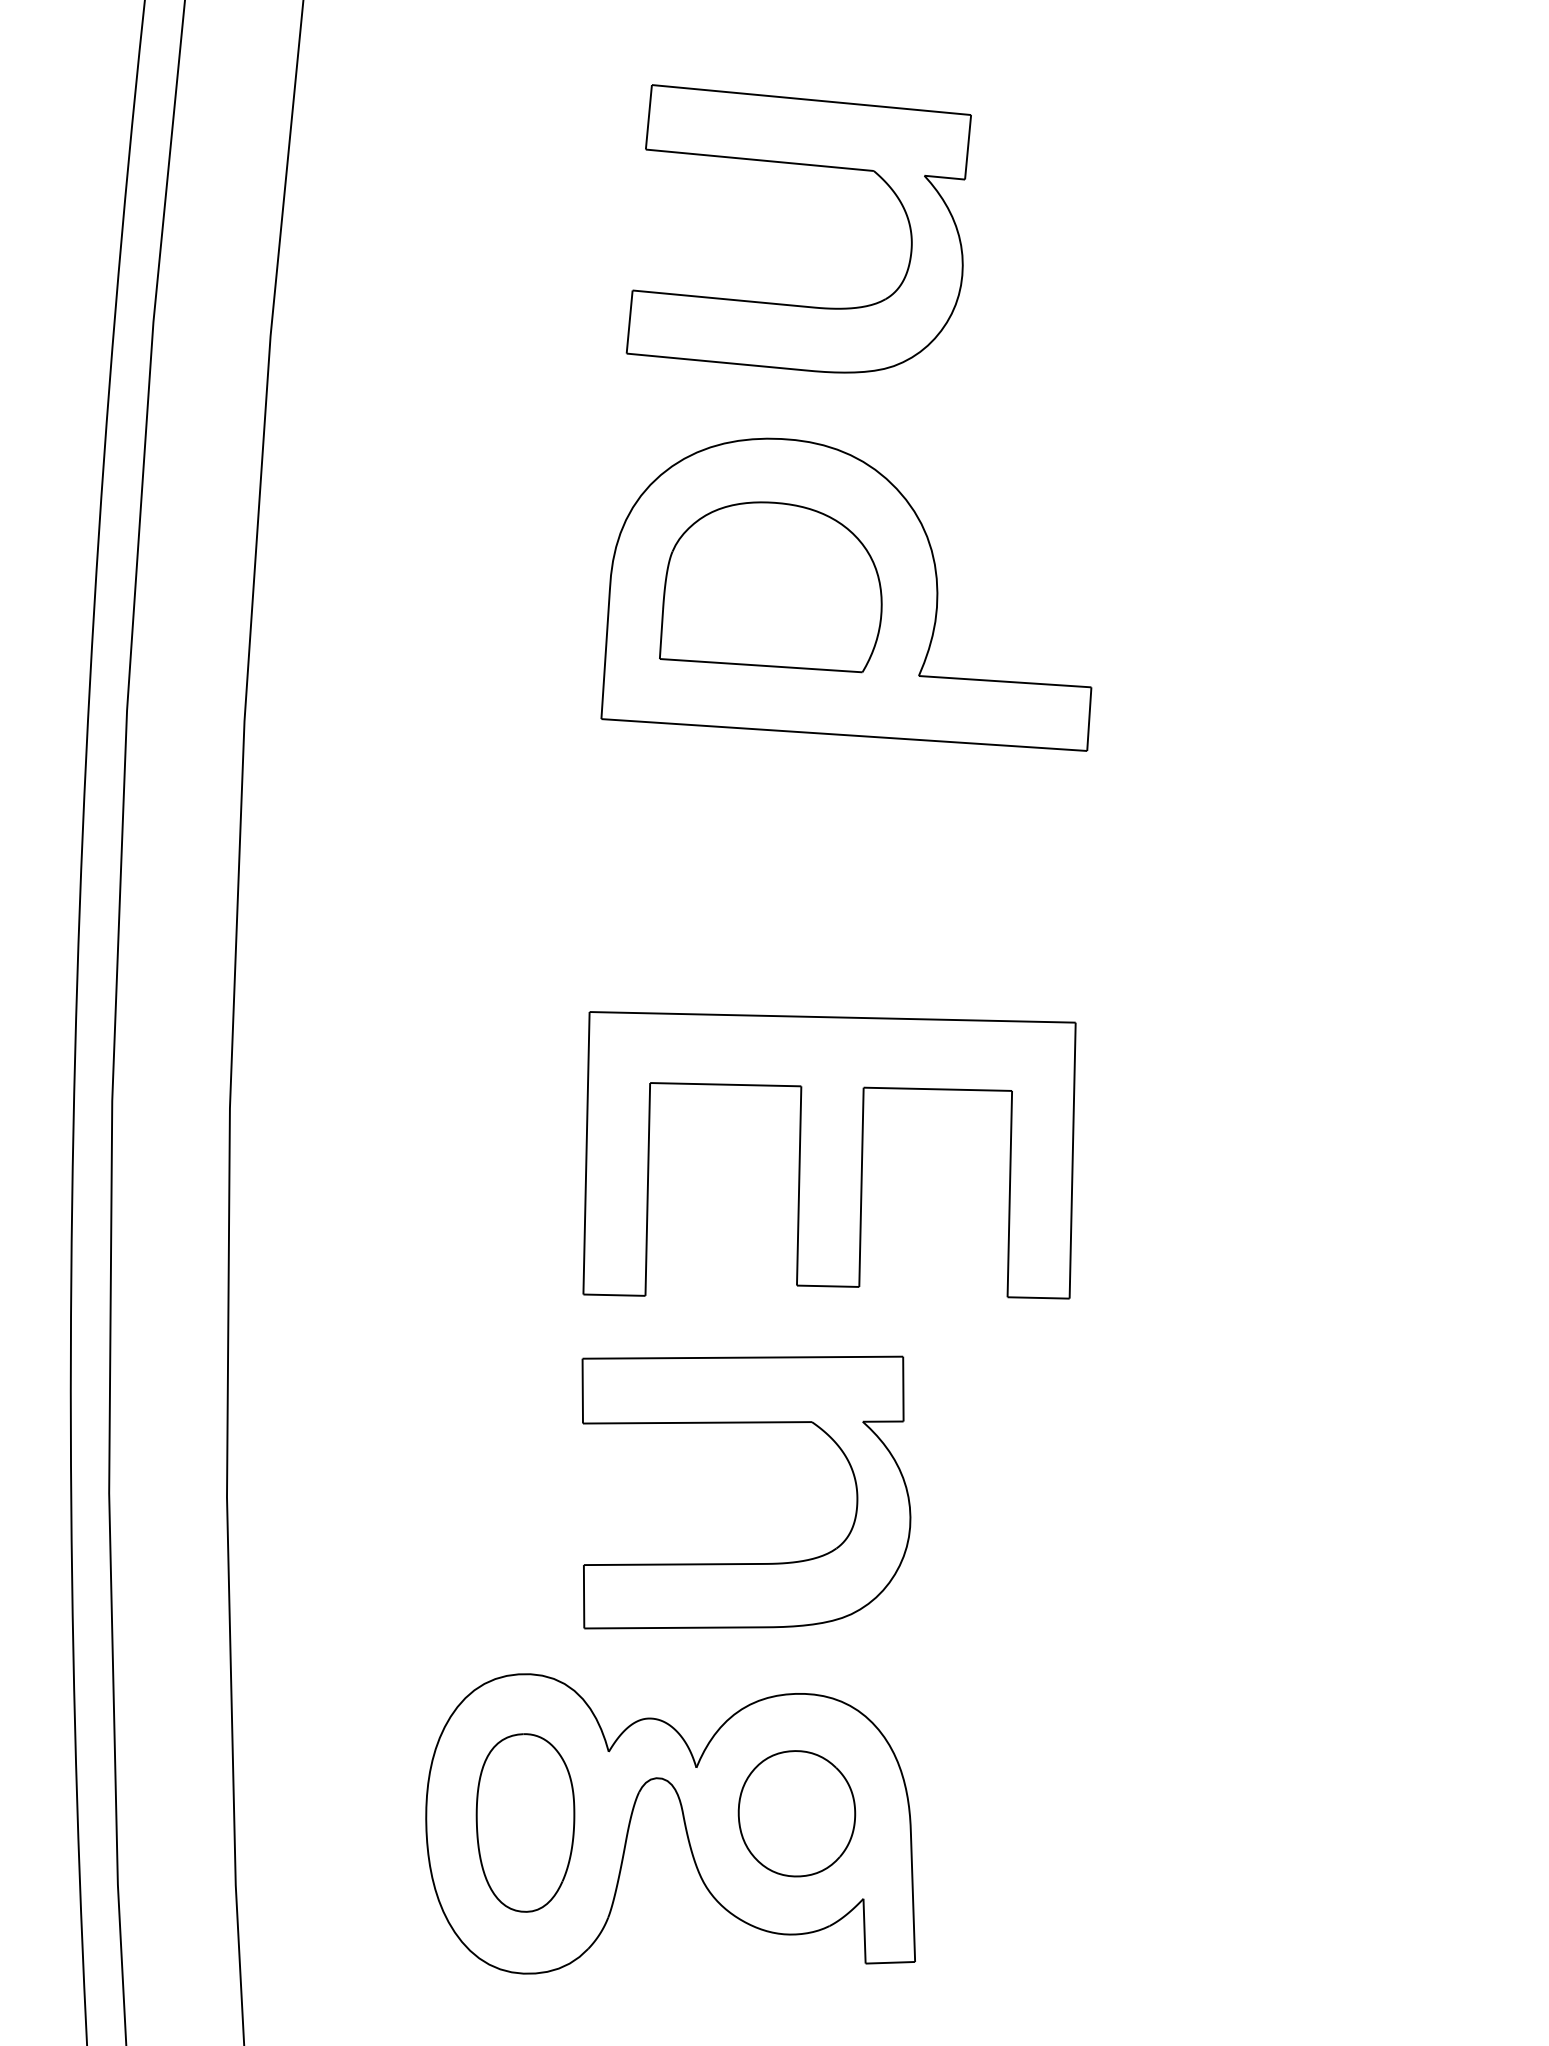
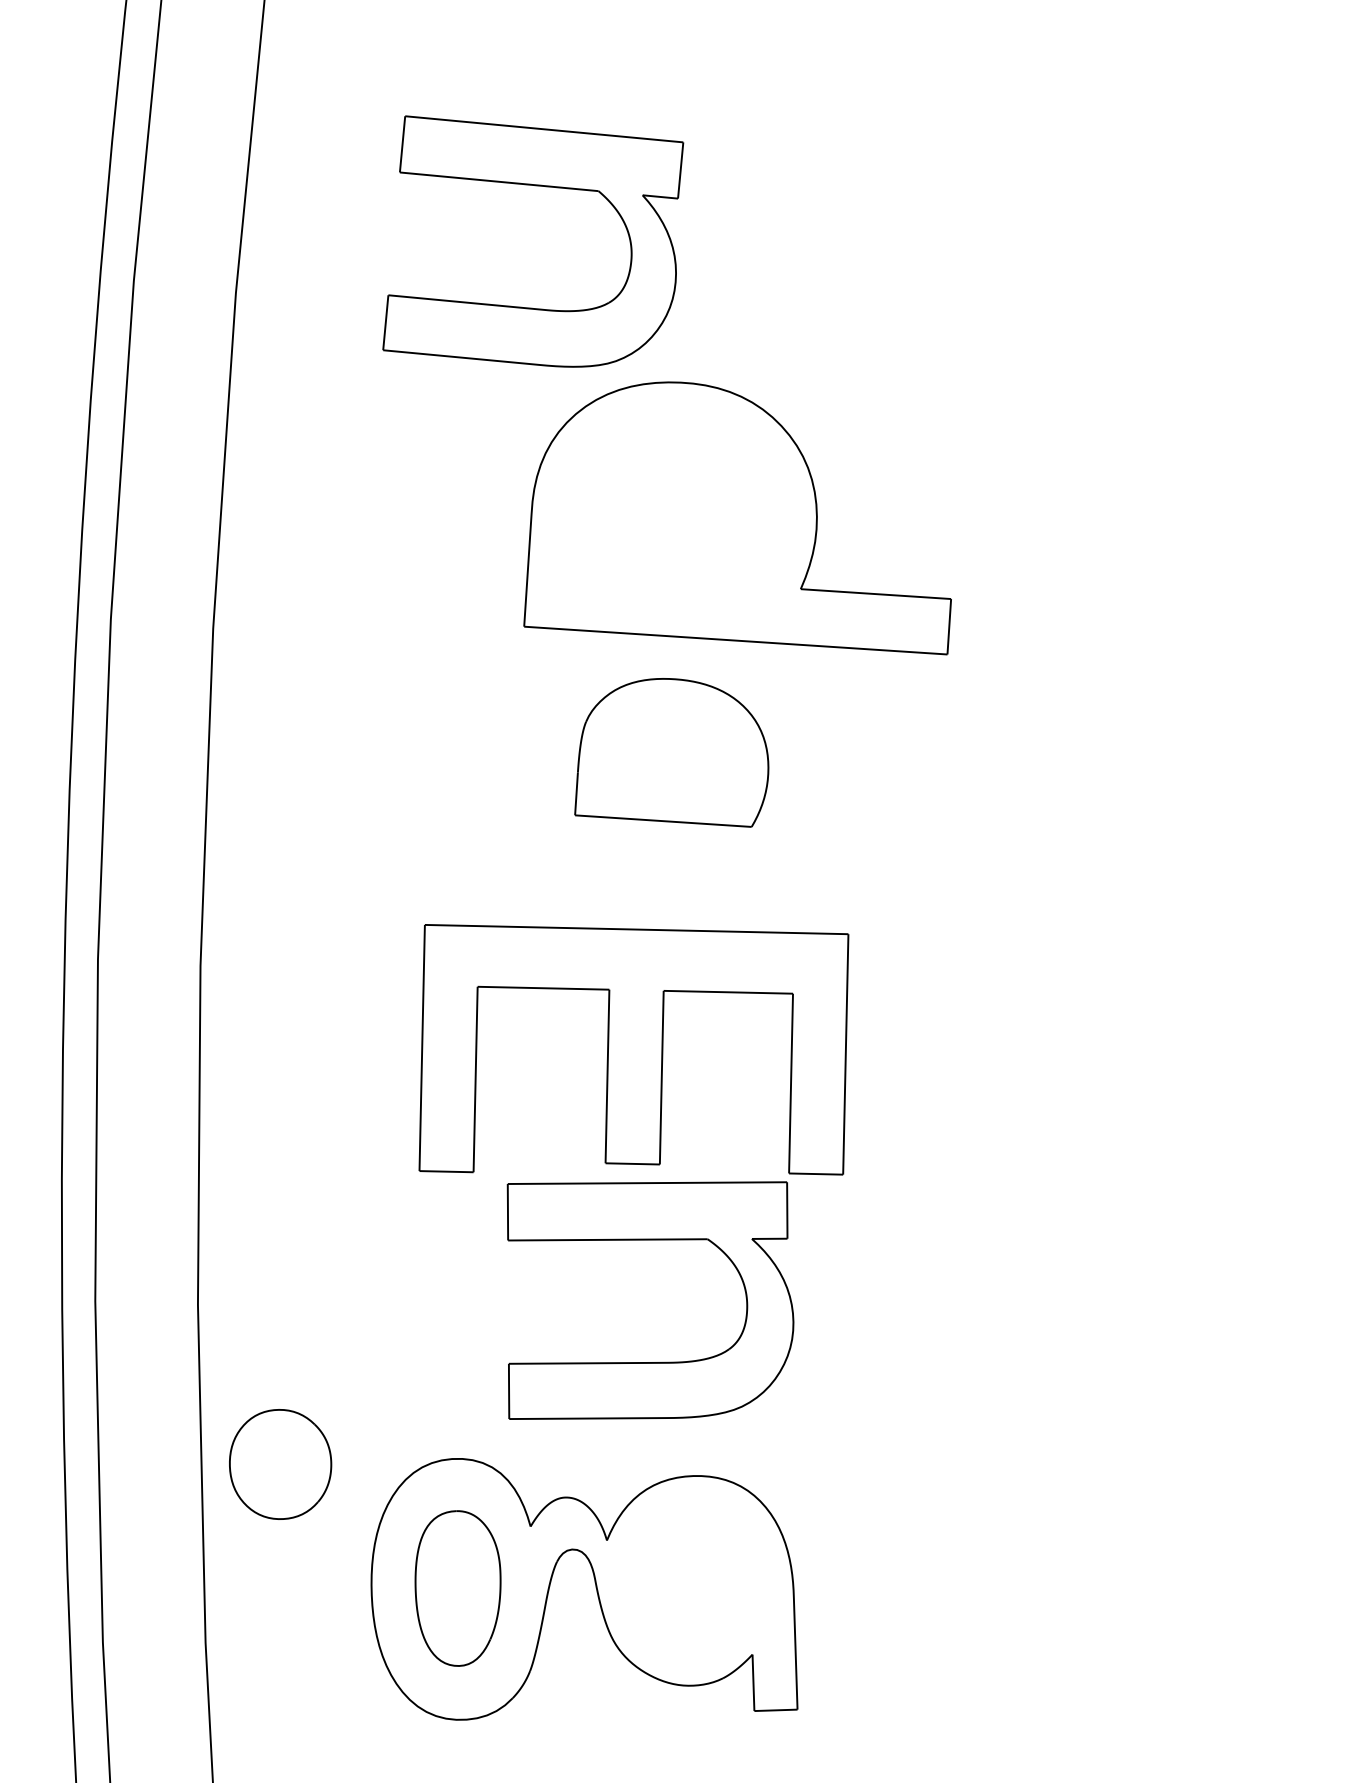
part: (801, 165) -> (535, 186), moved
part: (770, 586) -> (671, 752), moved
part: (829, 1154) -> (633, 1049), moved
part: (796, 1813) -> (280, 1464), moved

